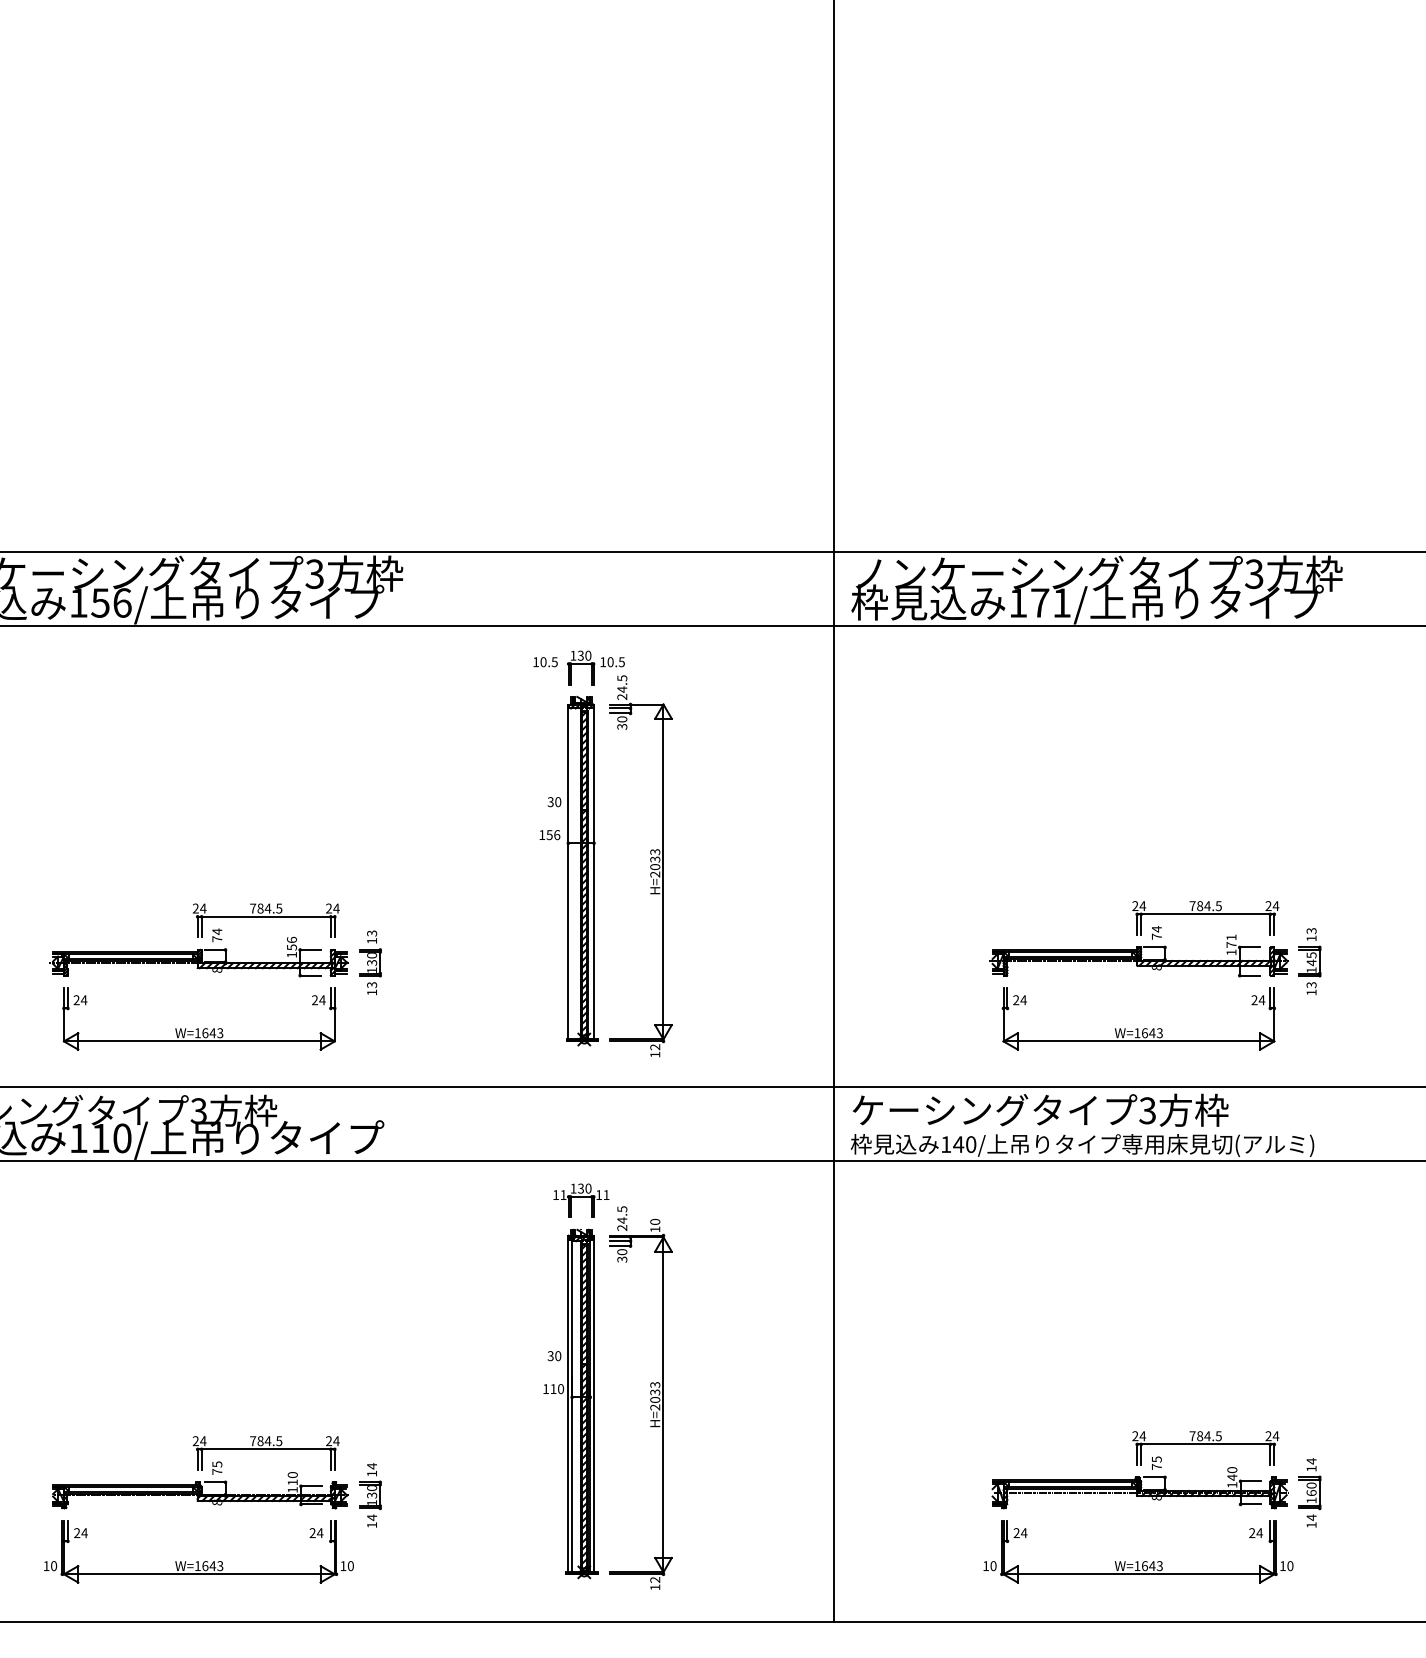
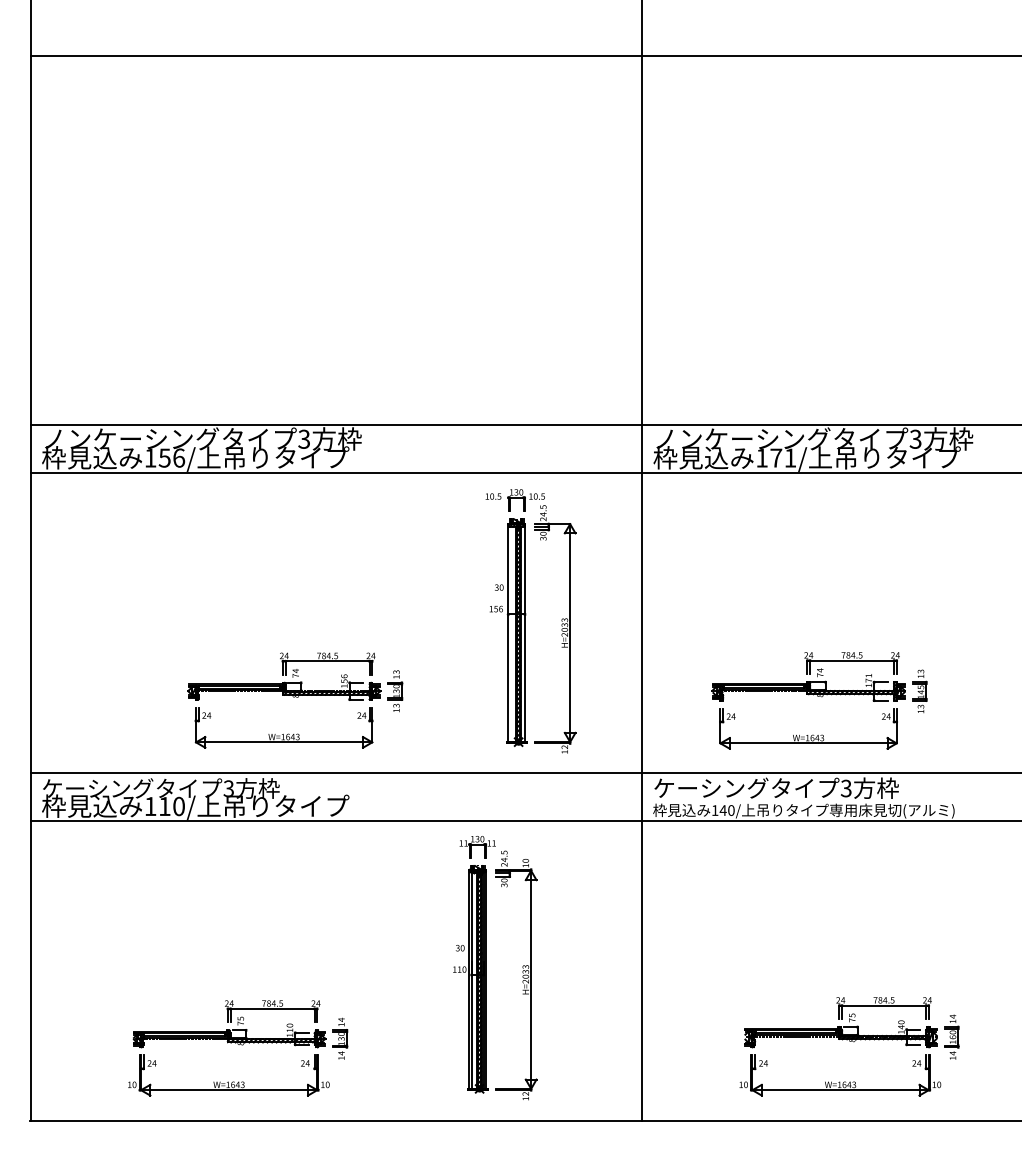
part: (602, 854) -> (530, 621), moved
part: (1155, 975) -> (819, 700), moved
part: (216, 977) -> (295, 700), moved

